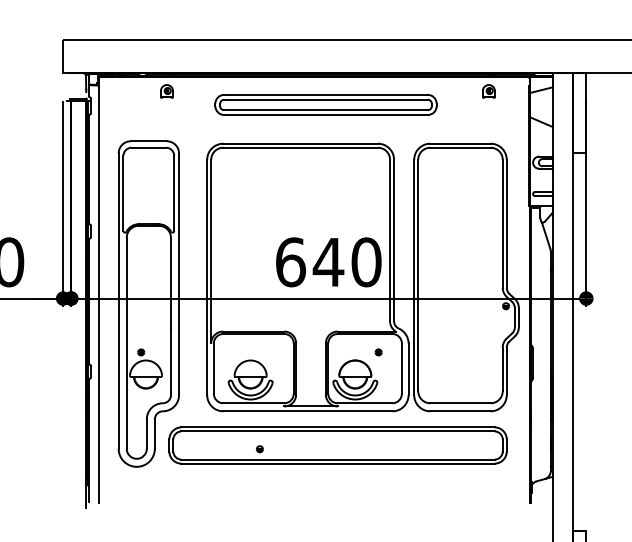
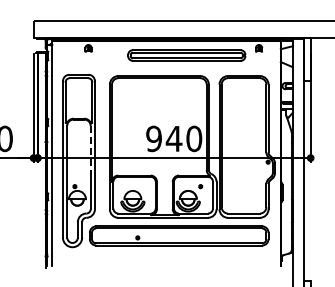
part: (325, 104) -> (186, 55), moved
text: (291, 261) -> (154, 138), 640 -> 940
line: (170, 284) -> (90, 150), solid -> dashed

